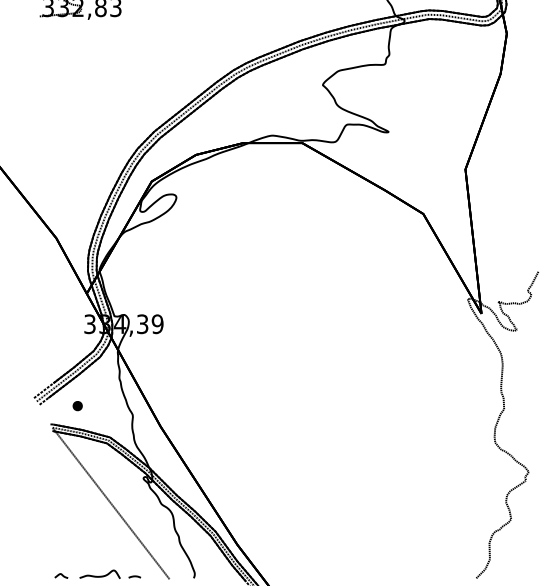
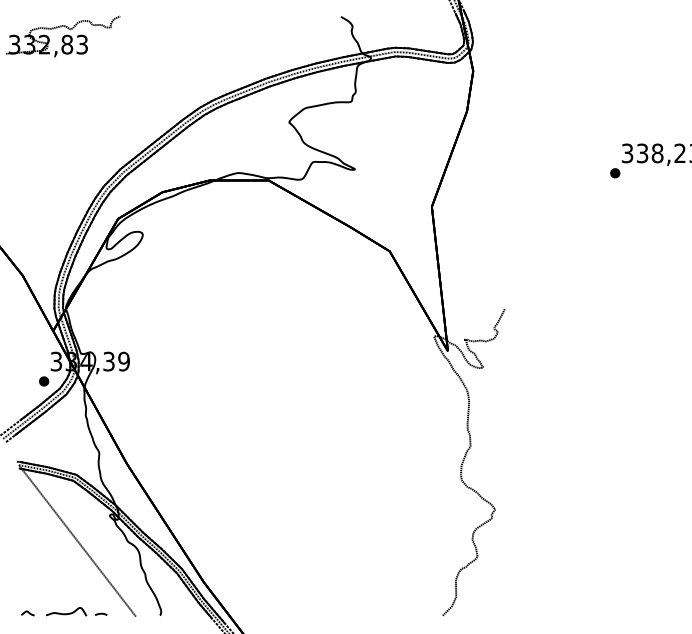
part: (78, 406) -> (44, 381), moved

